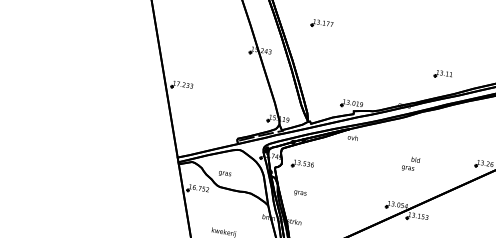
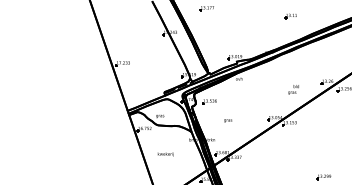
part: (442, 74) -> (290, 16), moved
text: (410, 163) -> (293, 89), moved
text: (300, 193) -> (228, 120), moved

